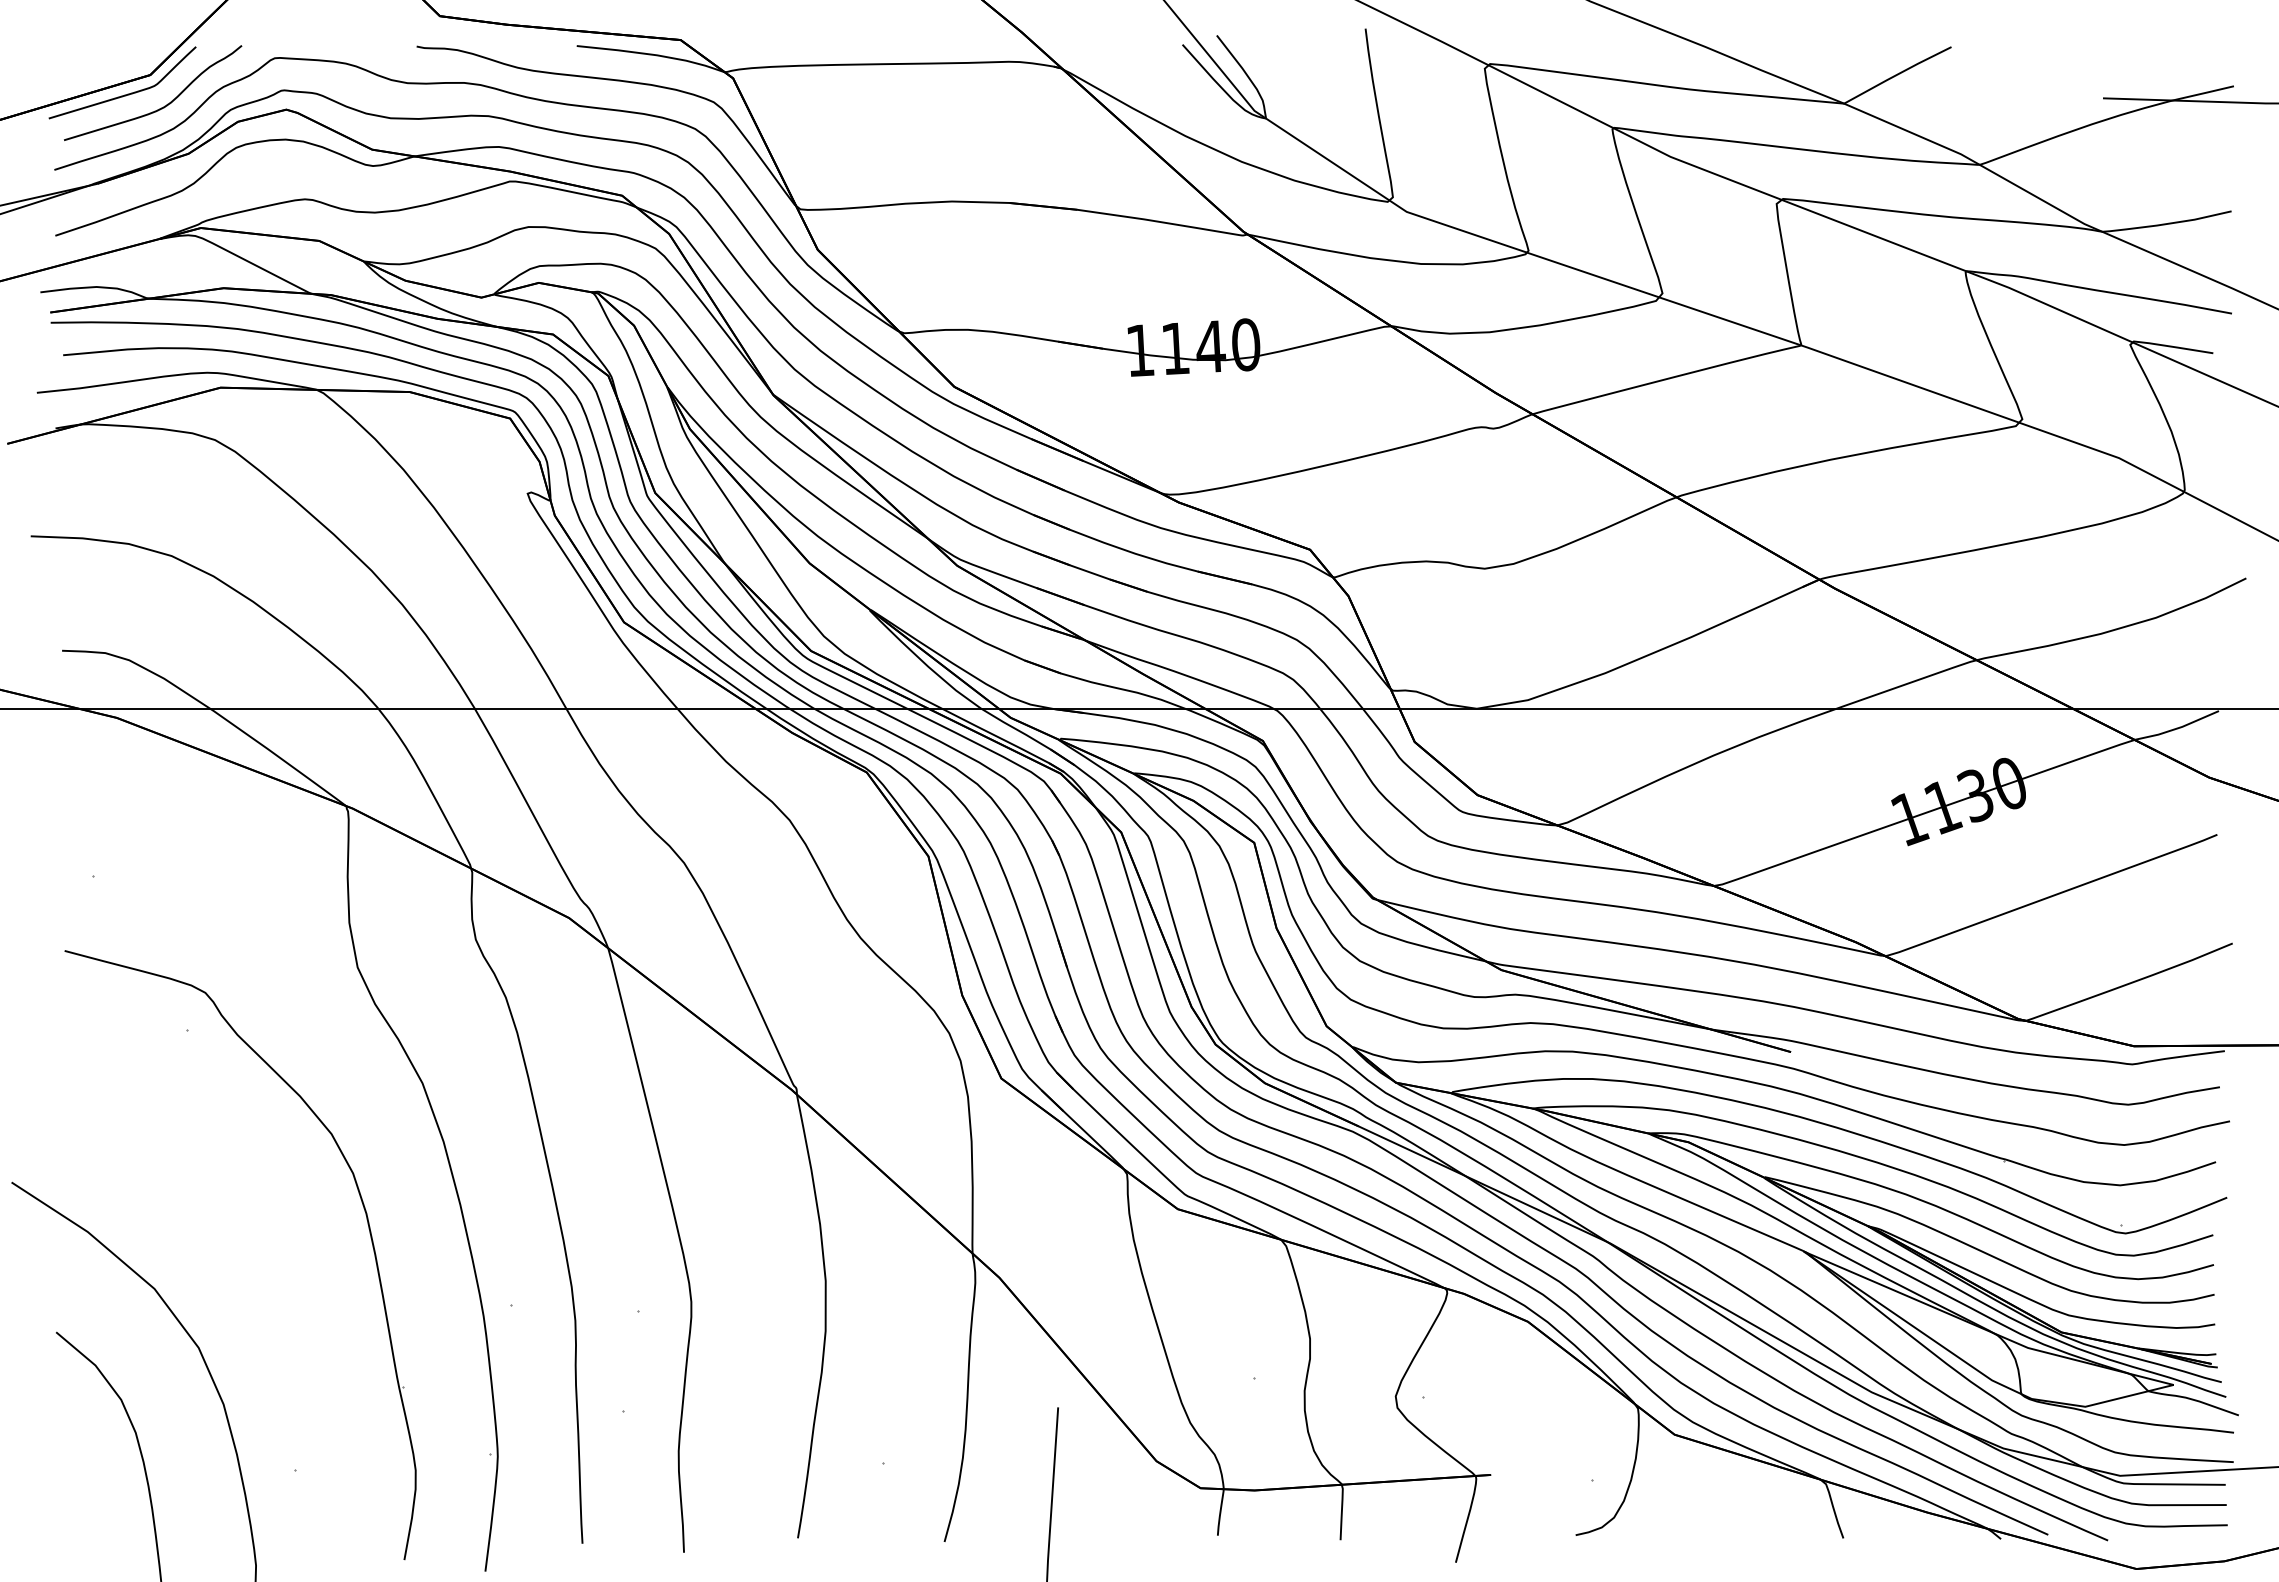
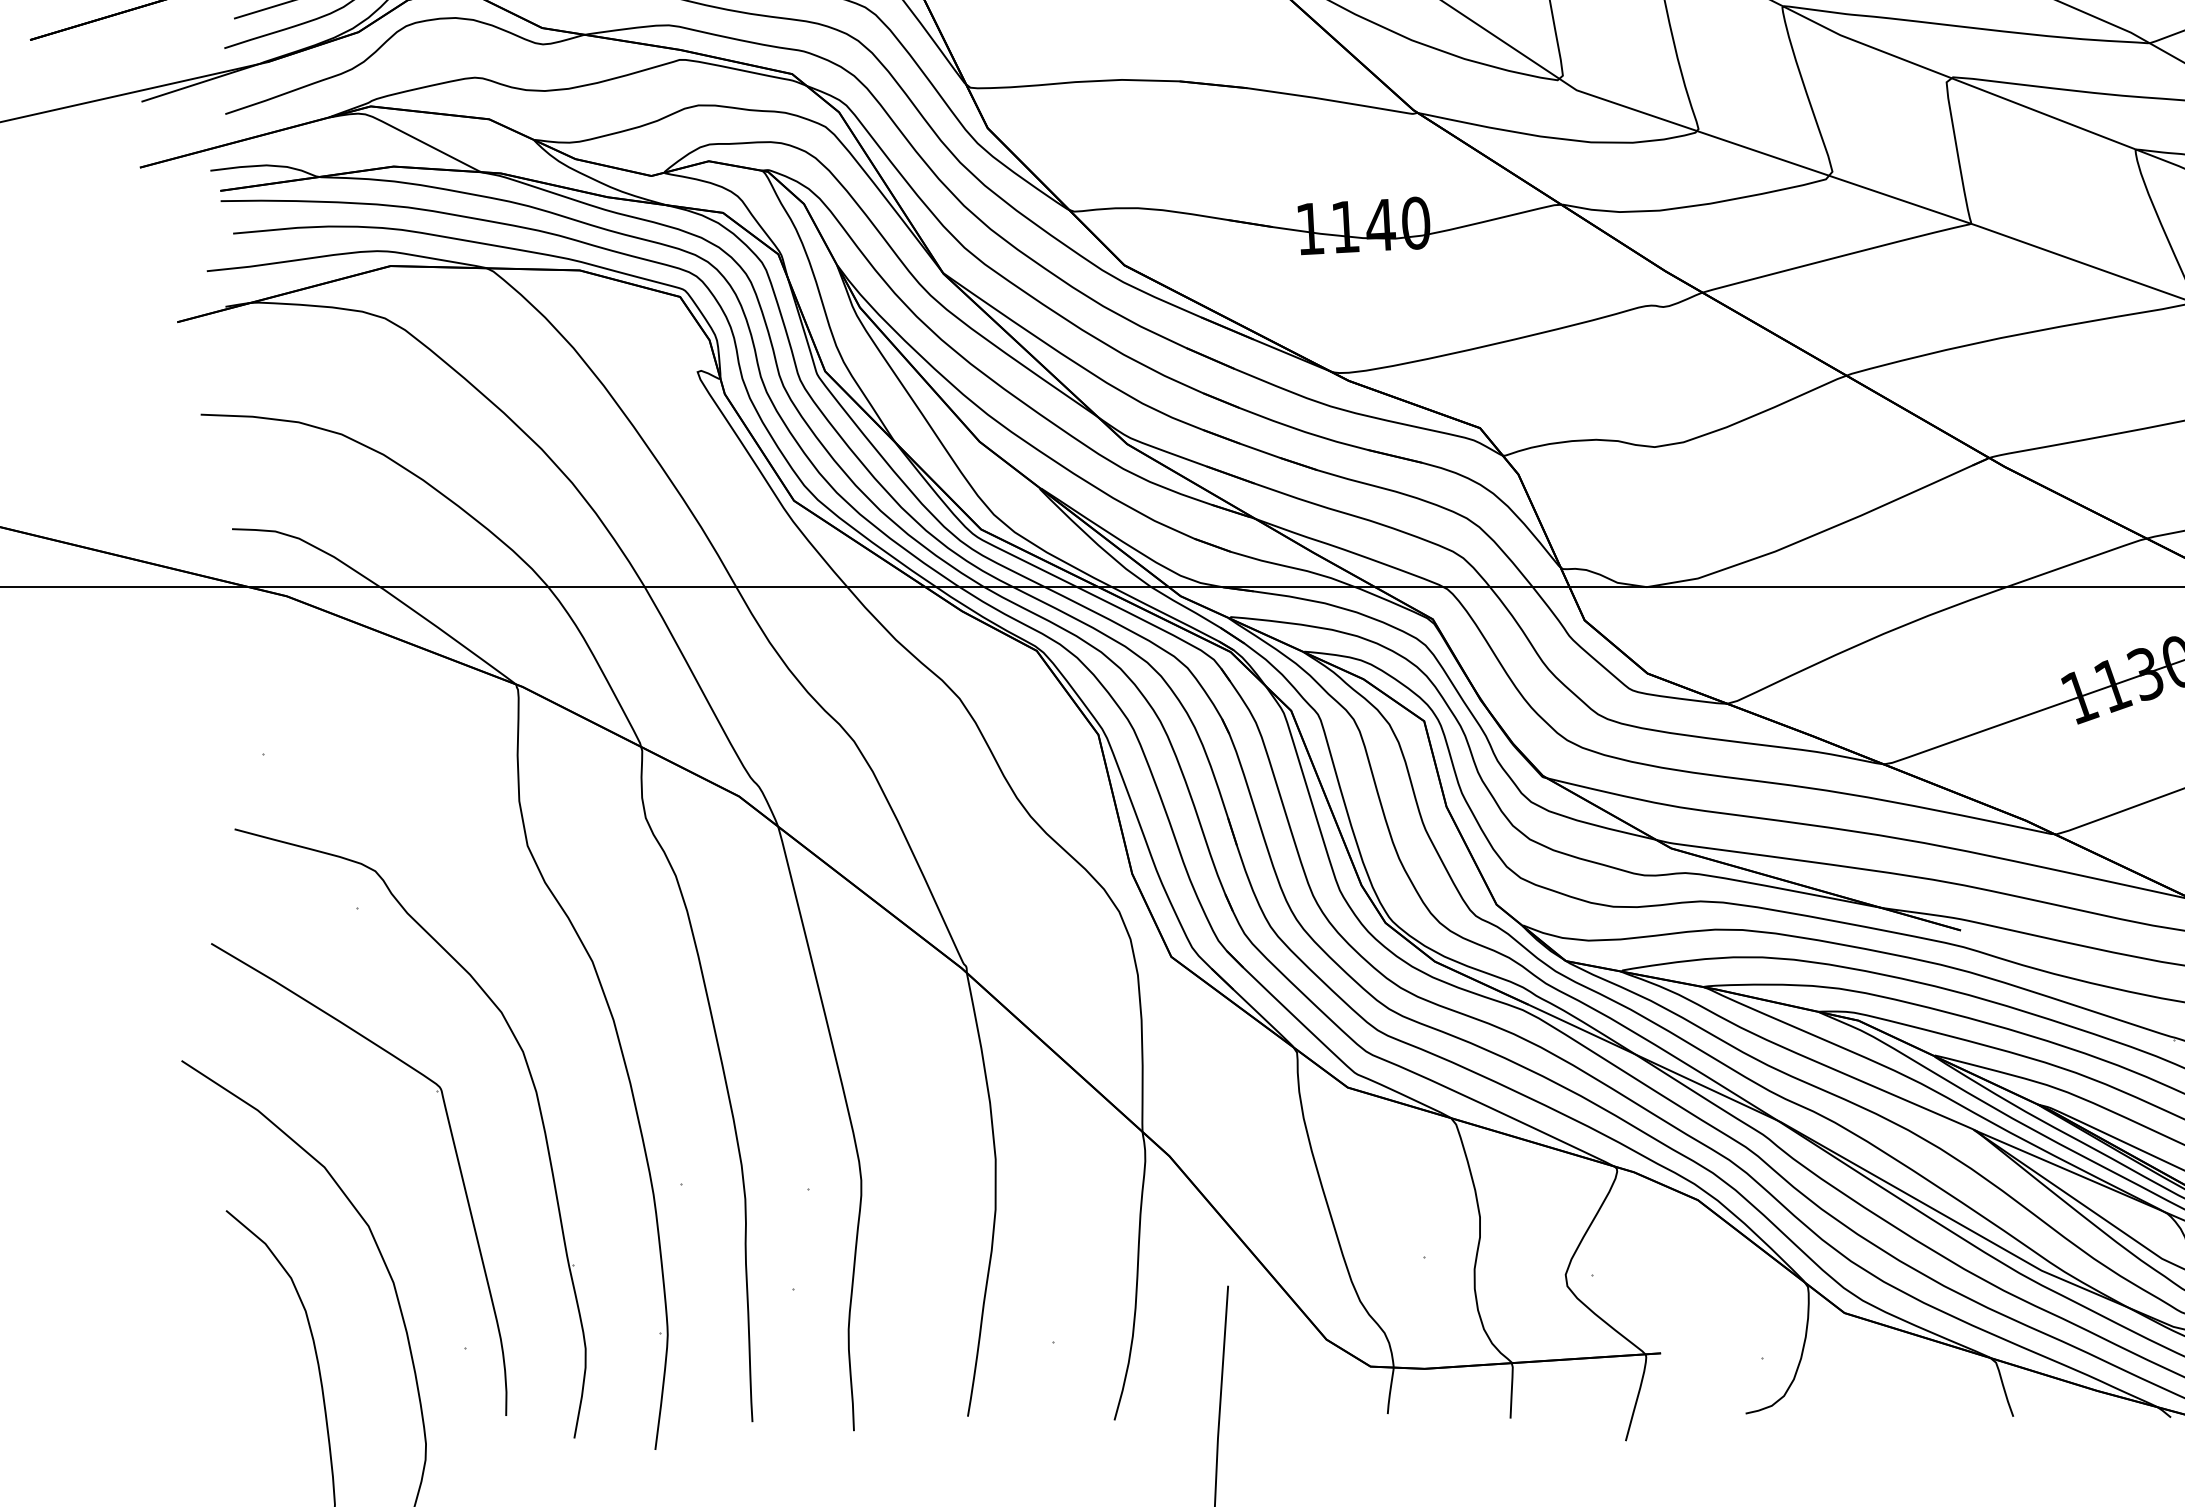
part: (286, 1280) -> (456, 1158), added

